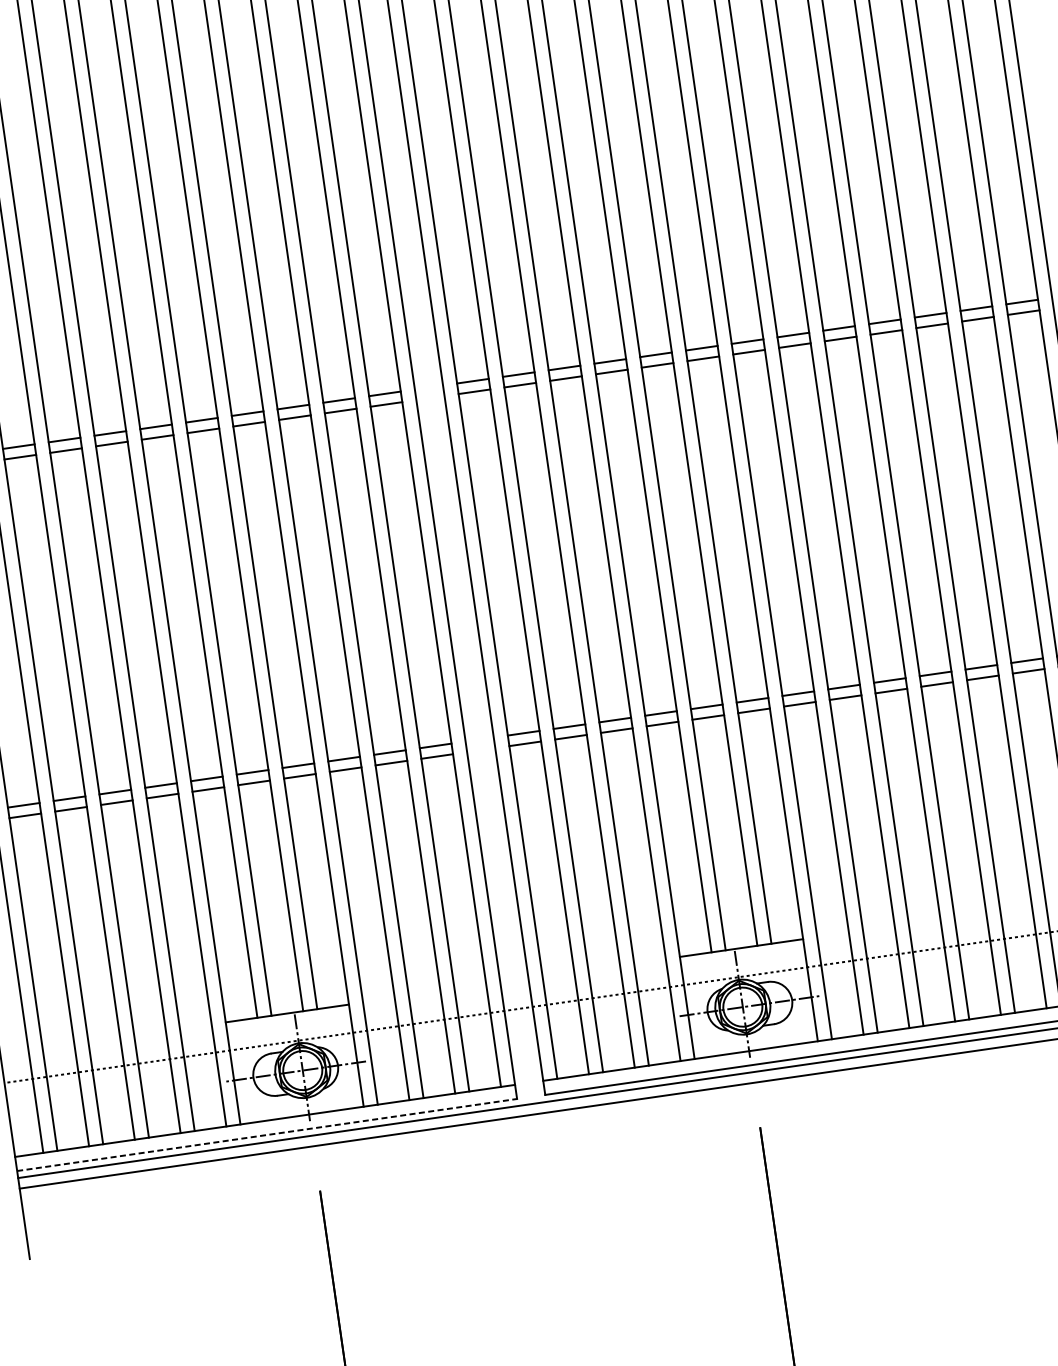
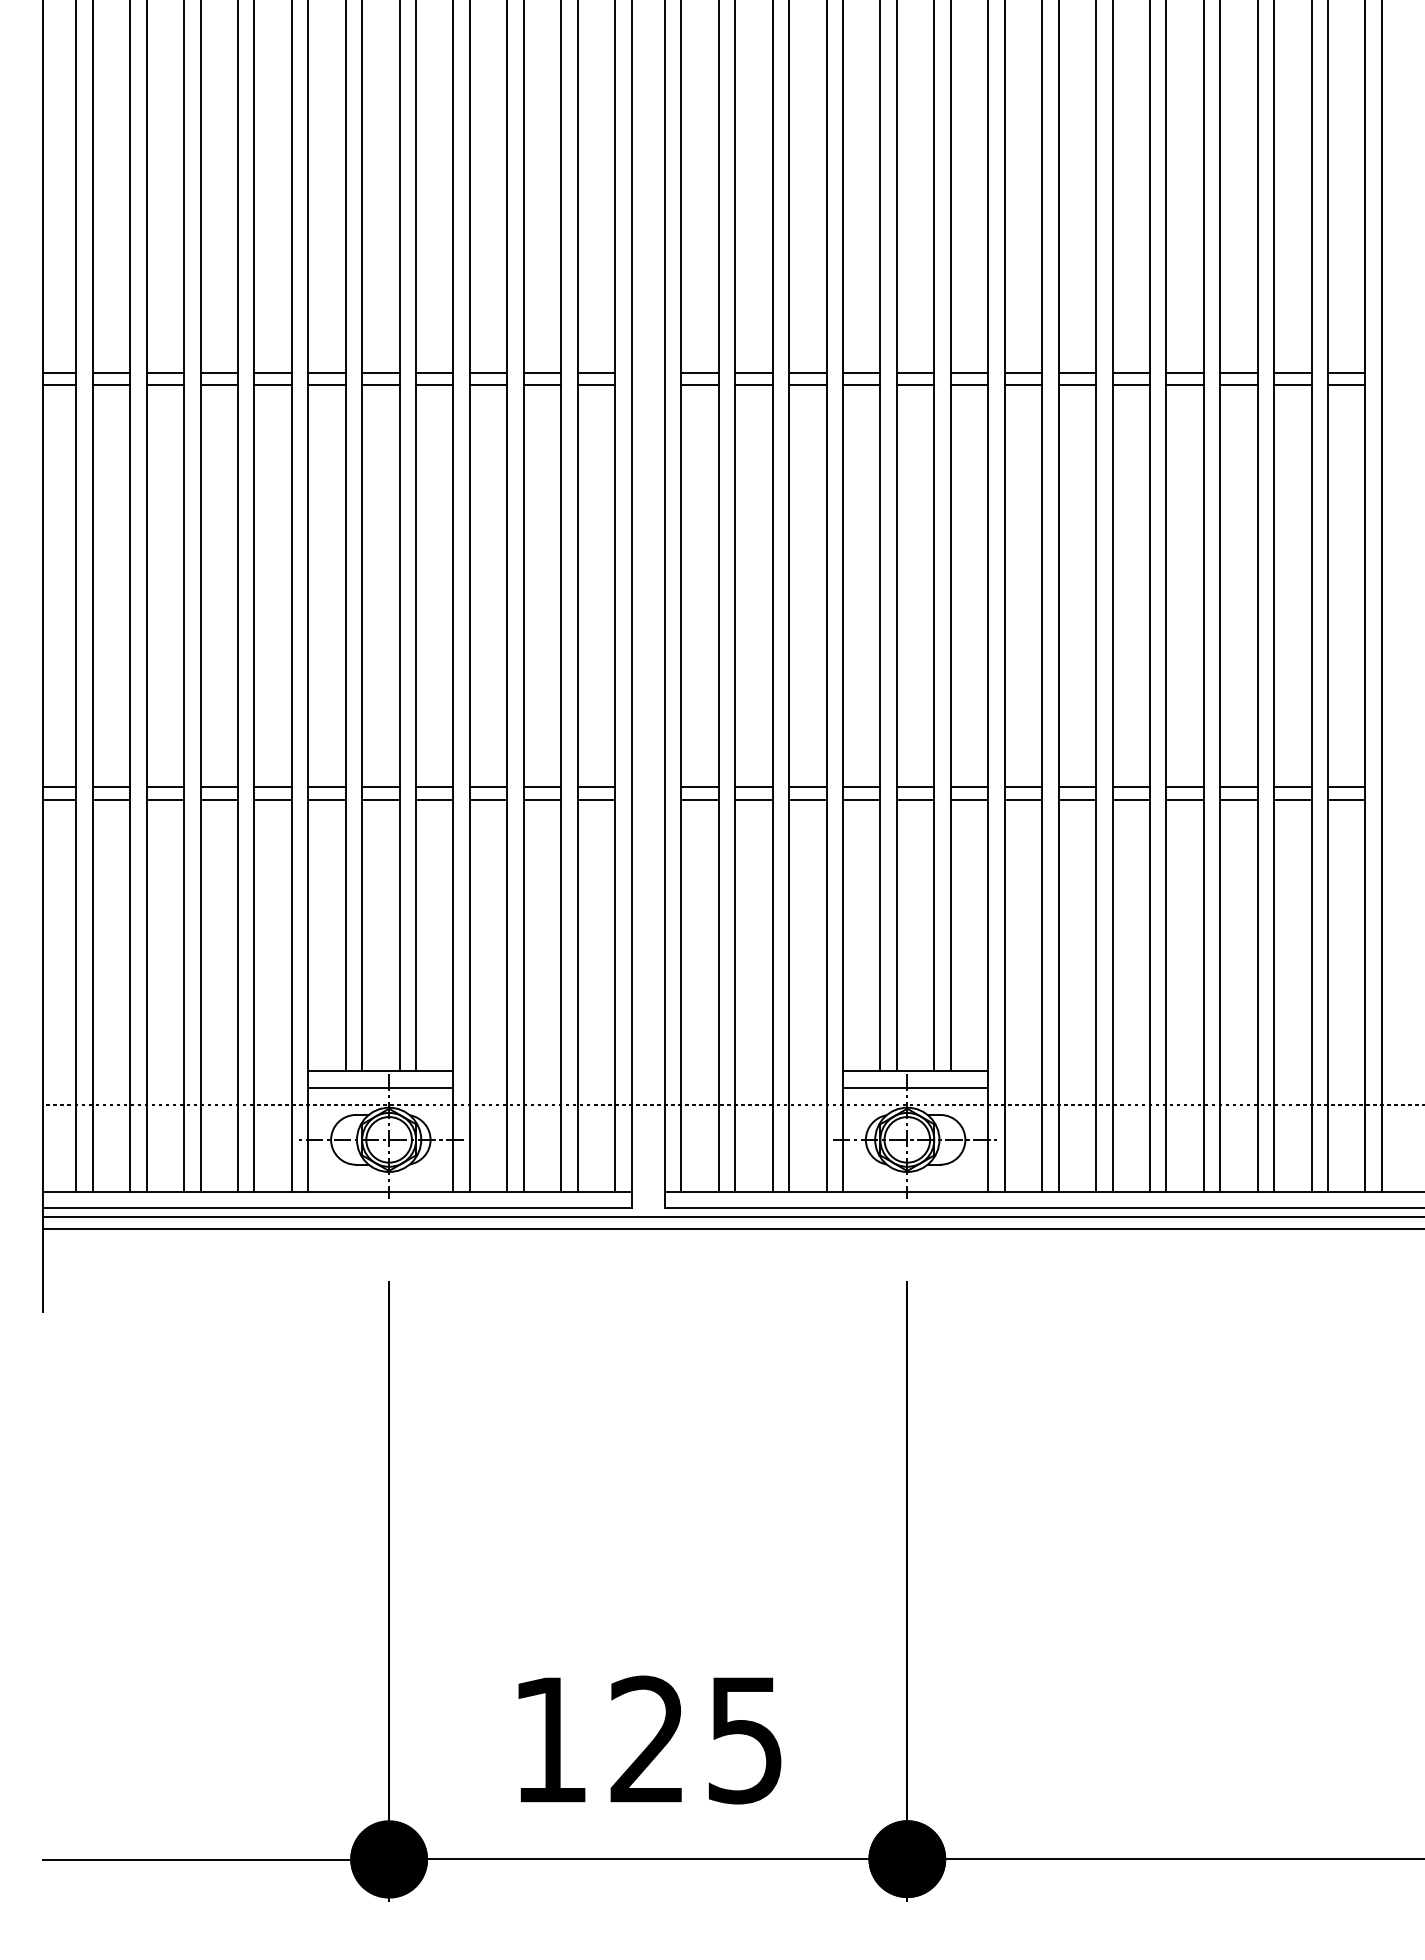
line: (743, 962) -> (915, 1088), added
line: (289, 1028) -> (380, 1088), added
line: (267, 1135) -> (337, 1208), dashed -> solid

